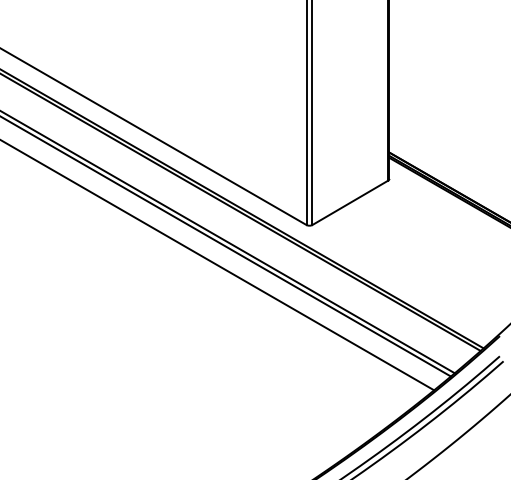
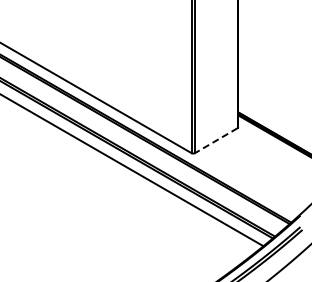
line: (350, 202) -> (216, 140), solid -> dashed

